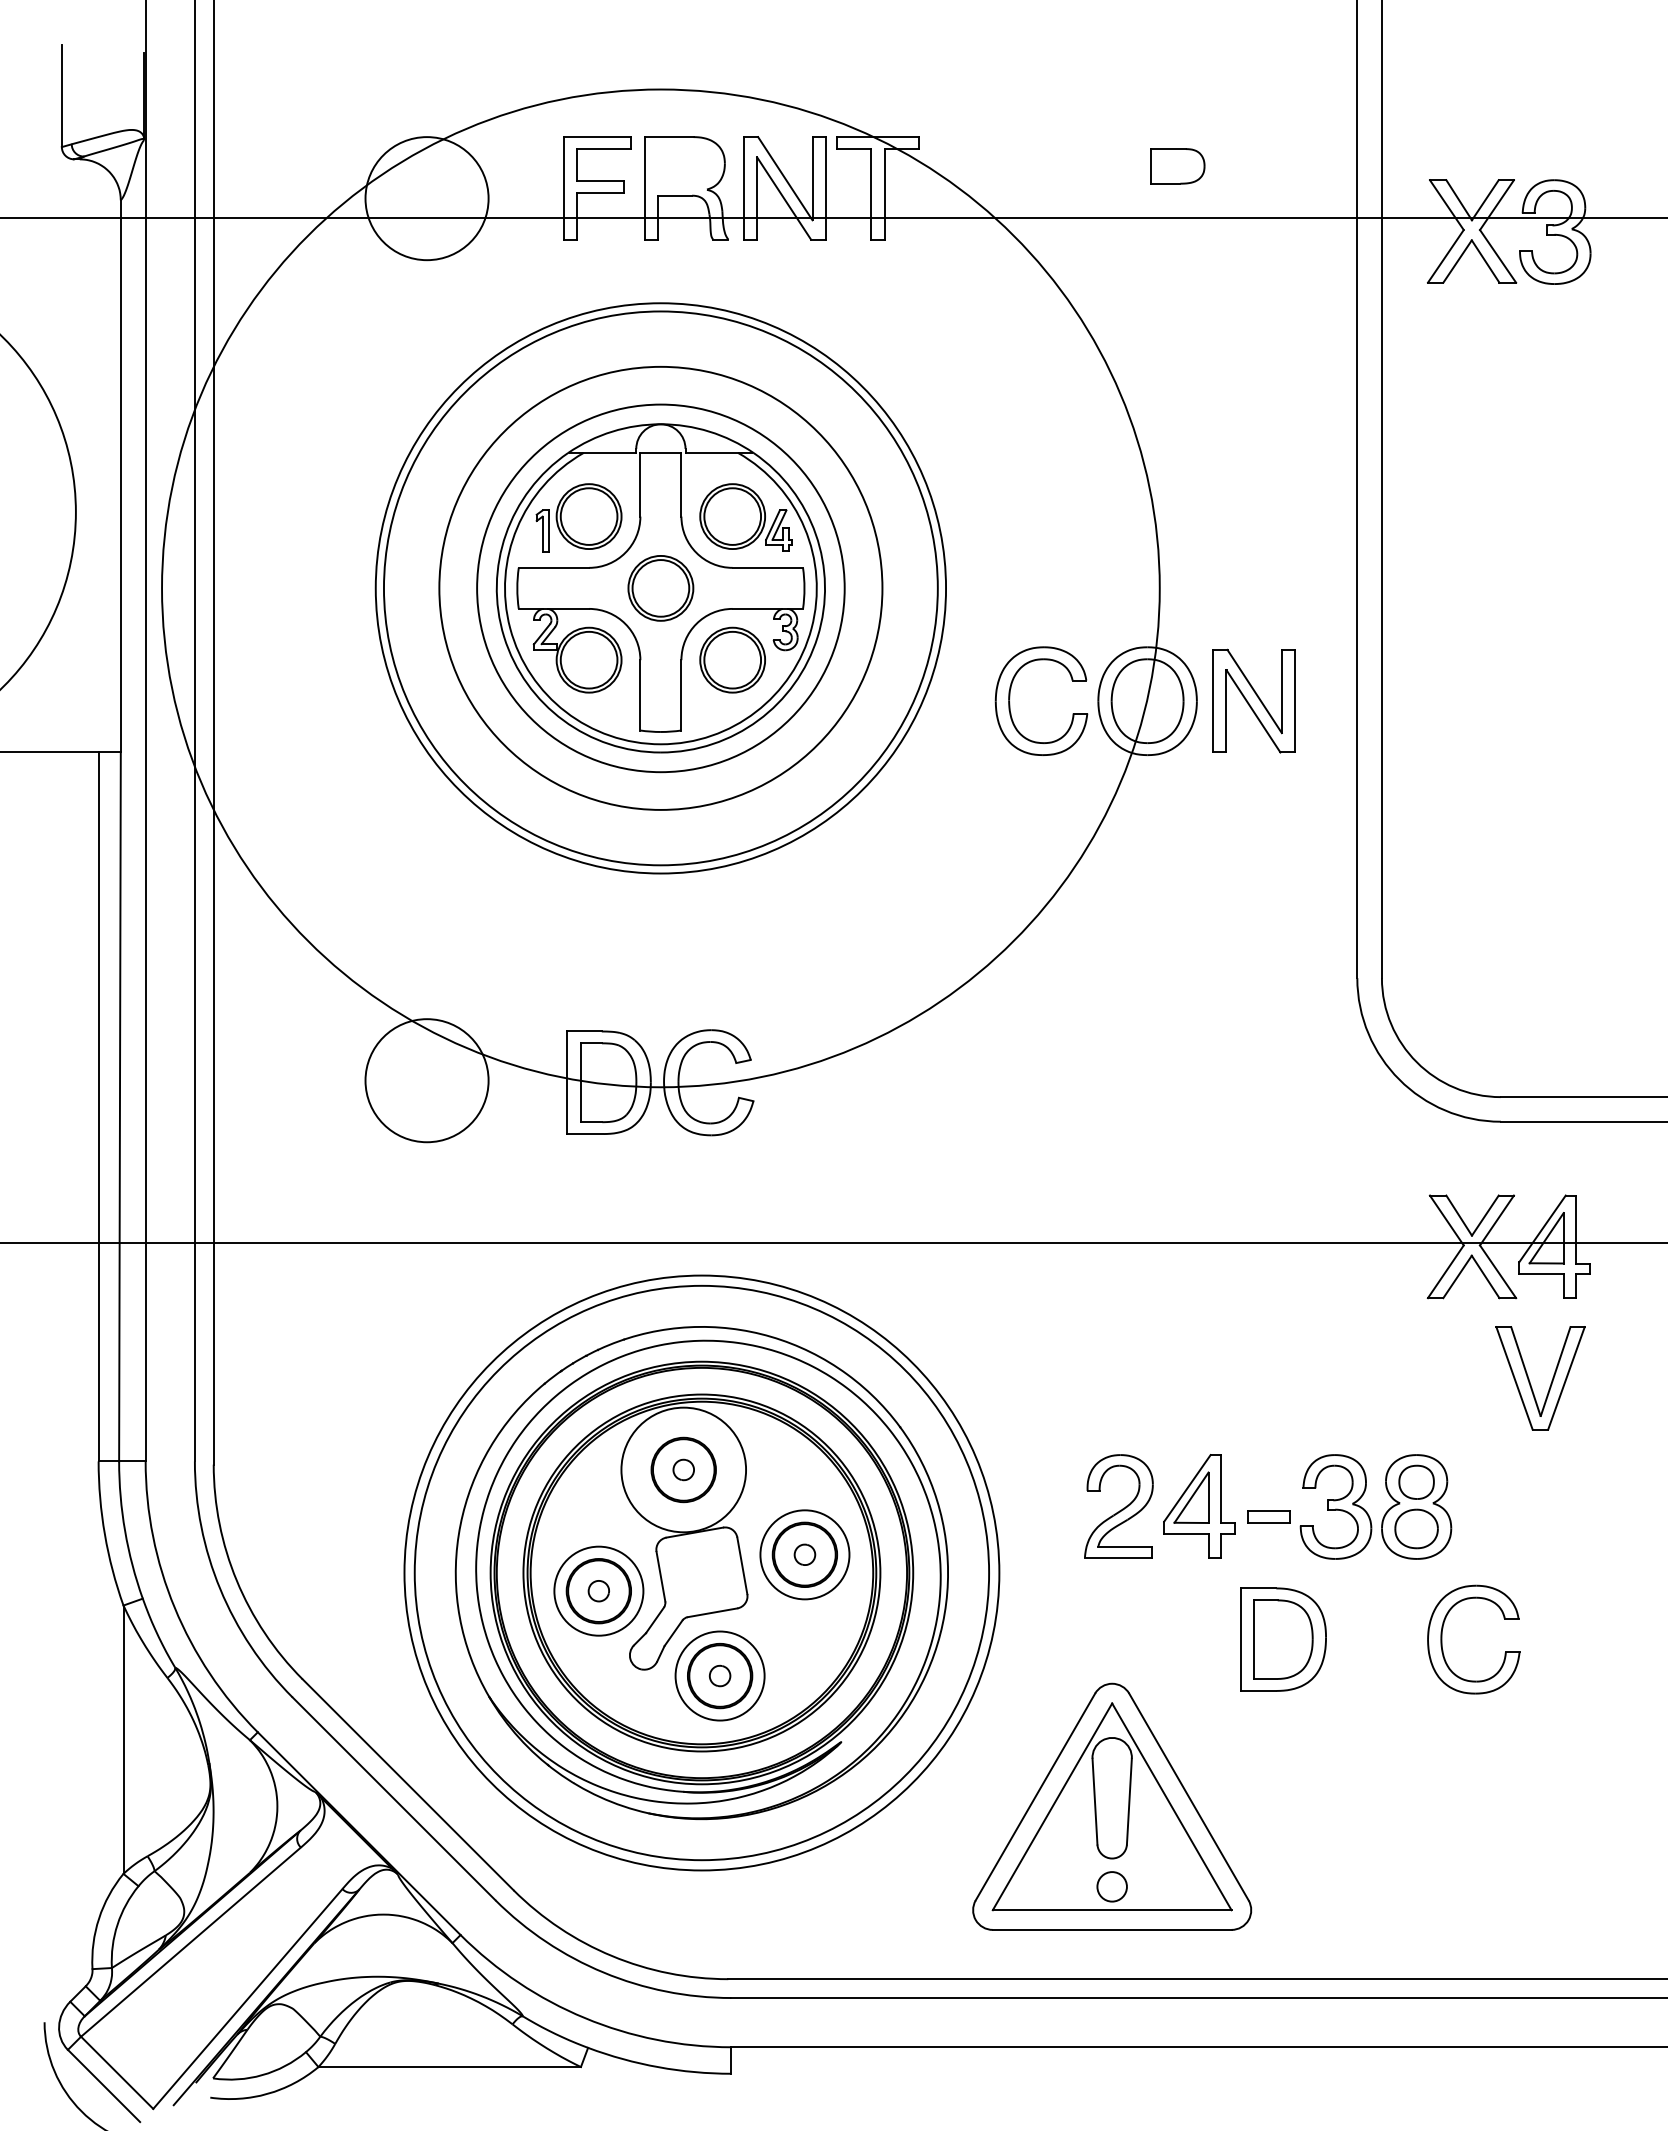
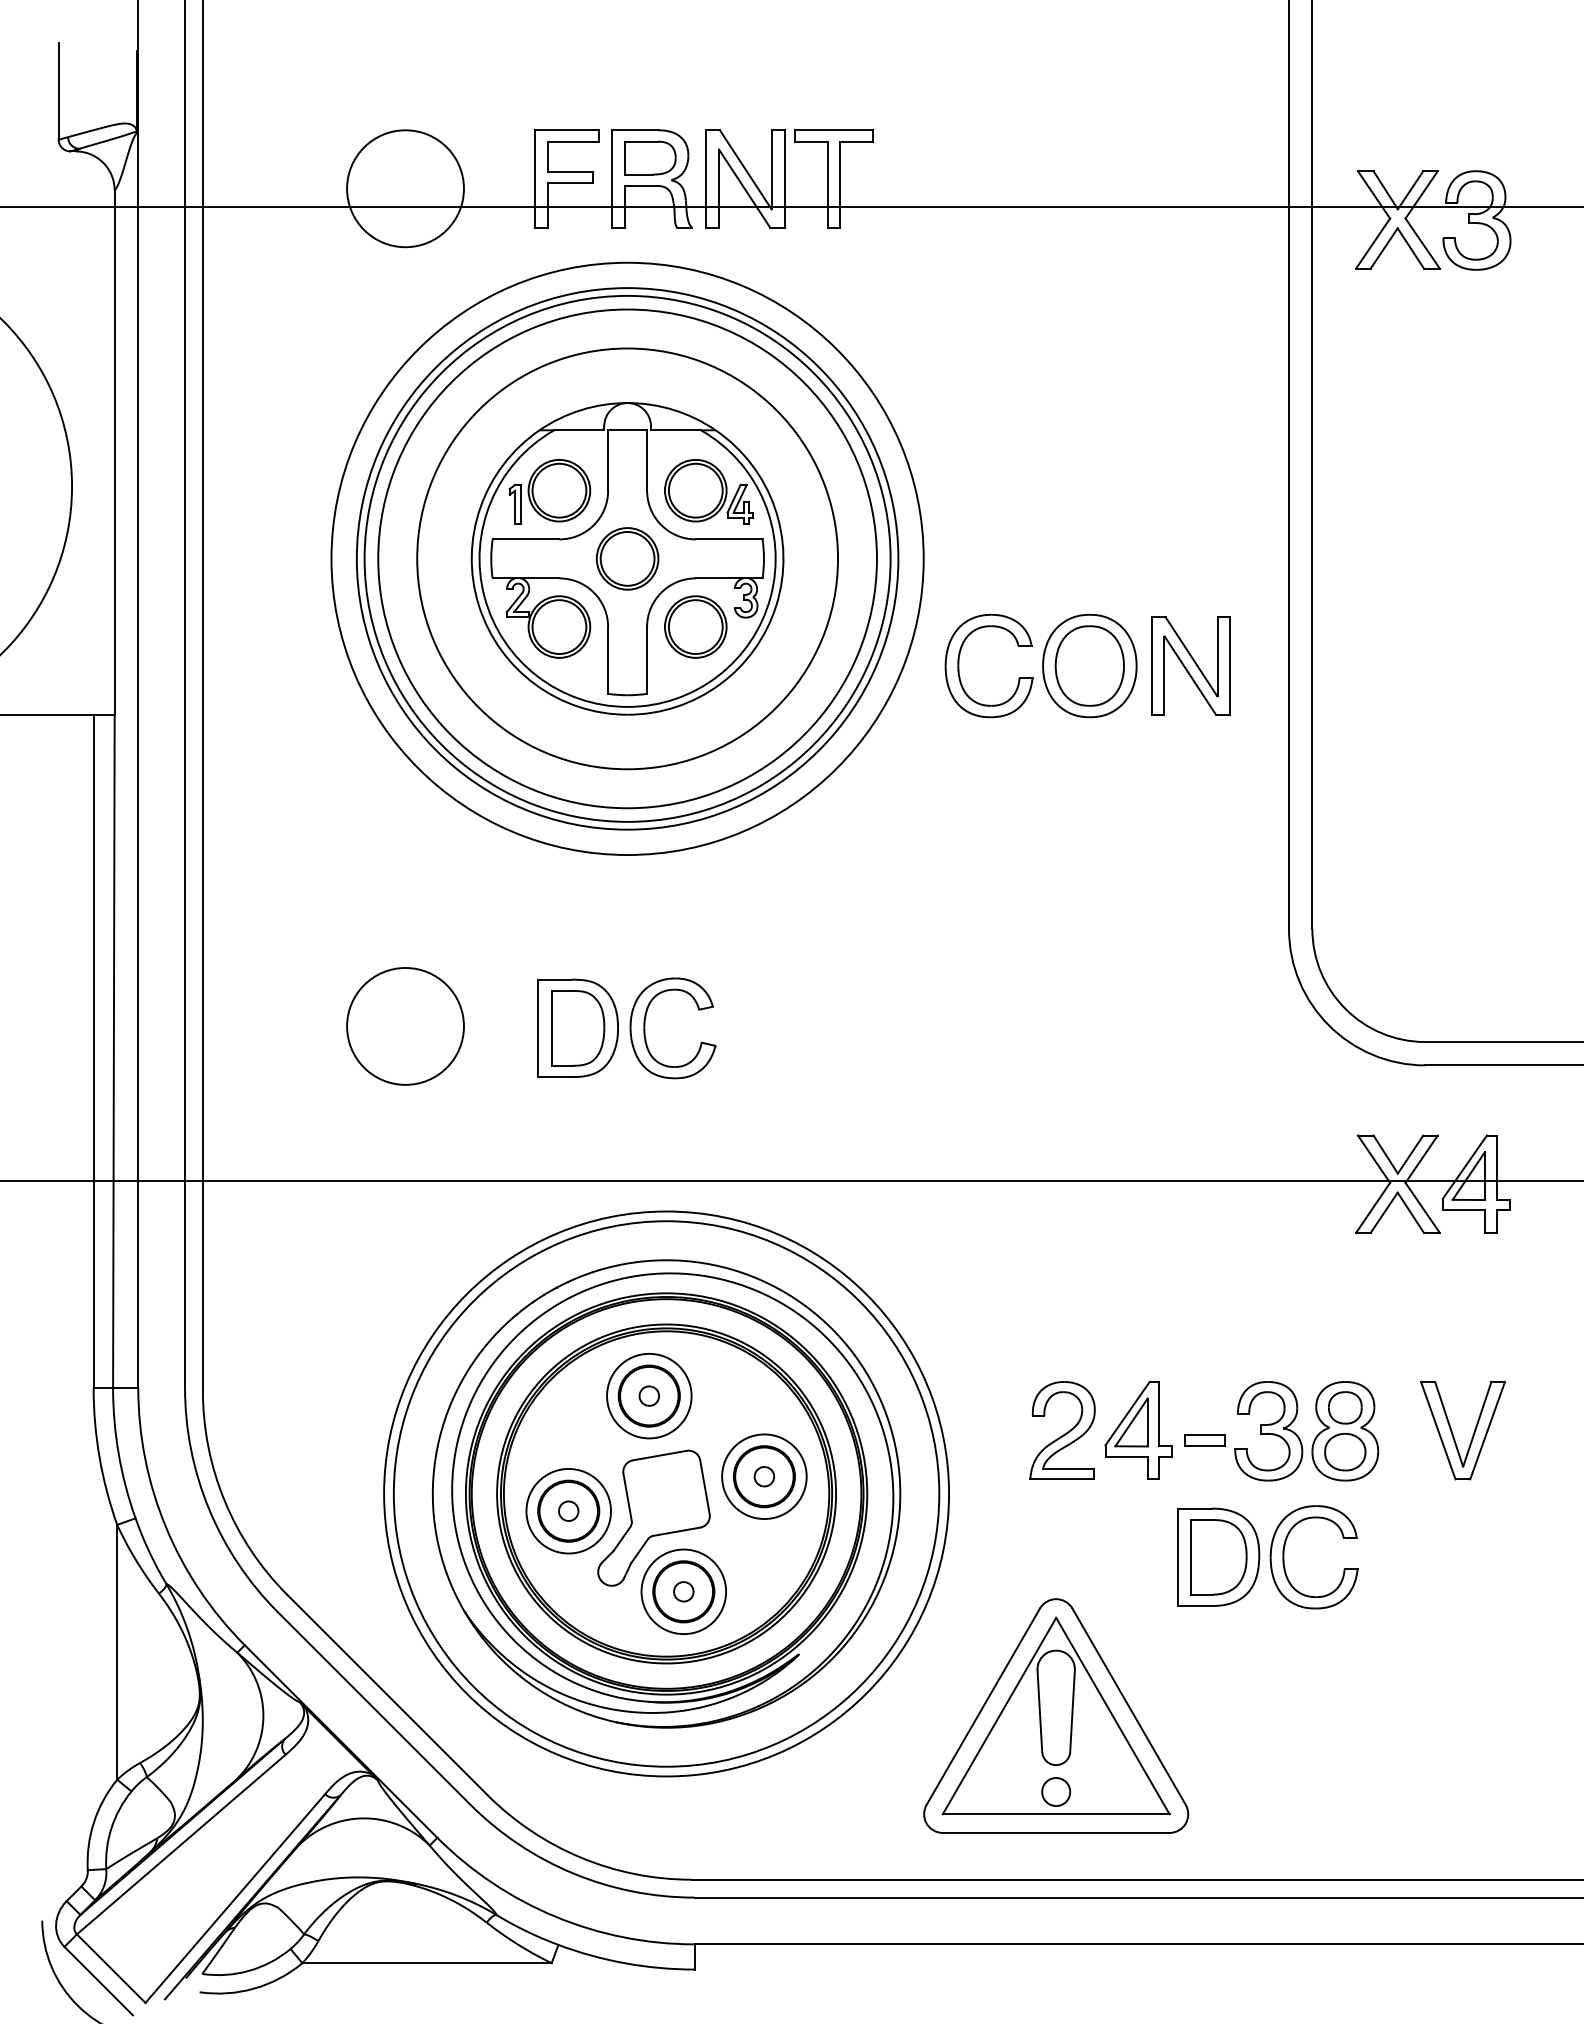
part: (1177, 166) -> (650, 158), moved
circle: (660, 587) -> (627, 558), size x1.43
circle: (660, 588) -> (627, 558), size x0.62
part: (1530, 1381) -> (1453, 1433), moved
circle: (683, 1469) -> (649, 1395), size x0.71
part: (1442, 1639) -> (1284, 1557), moved

